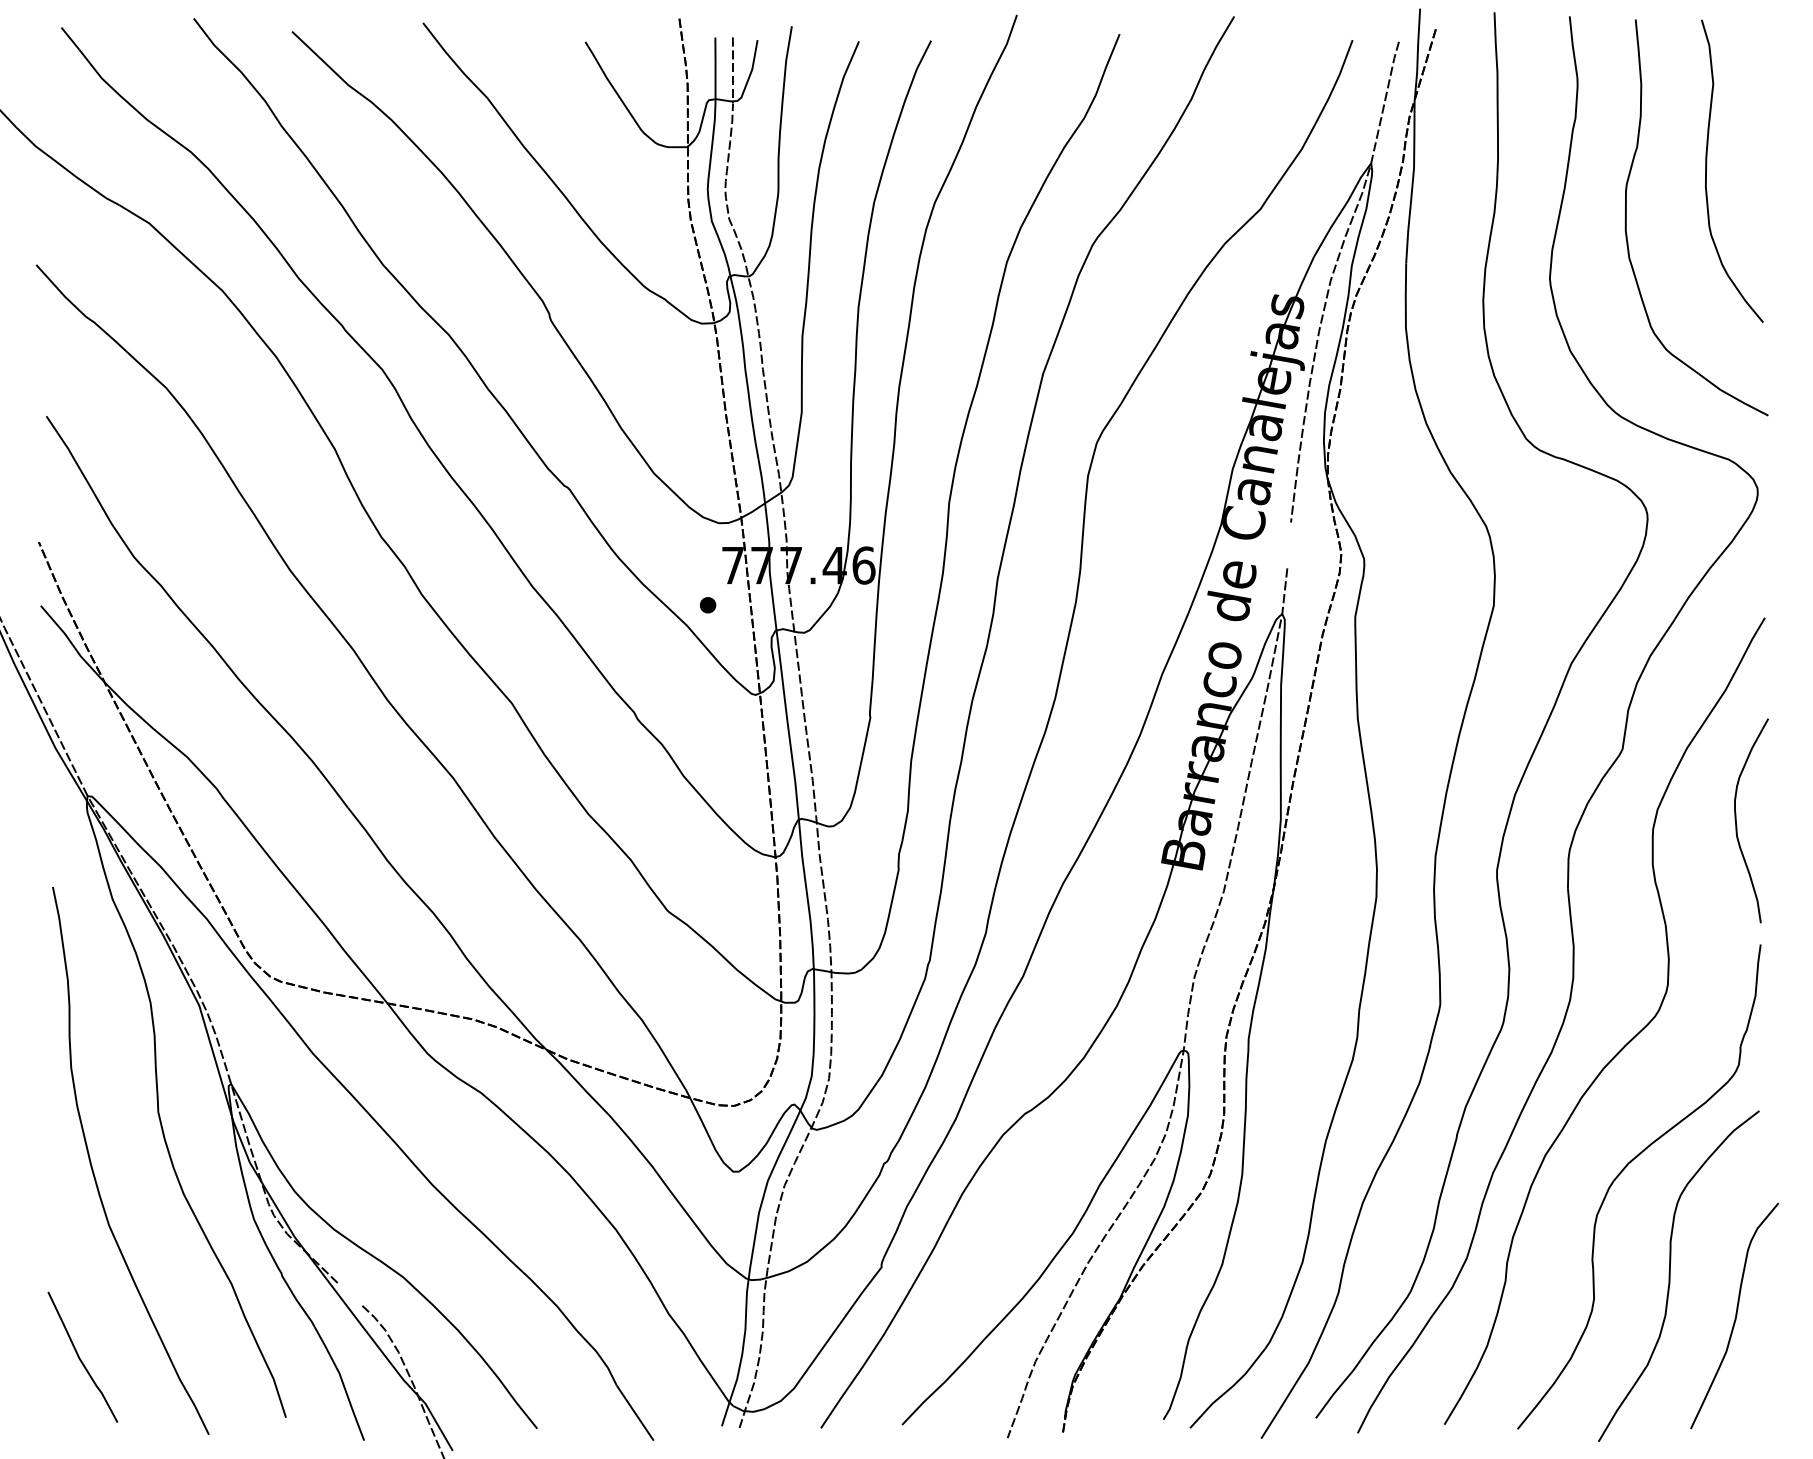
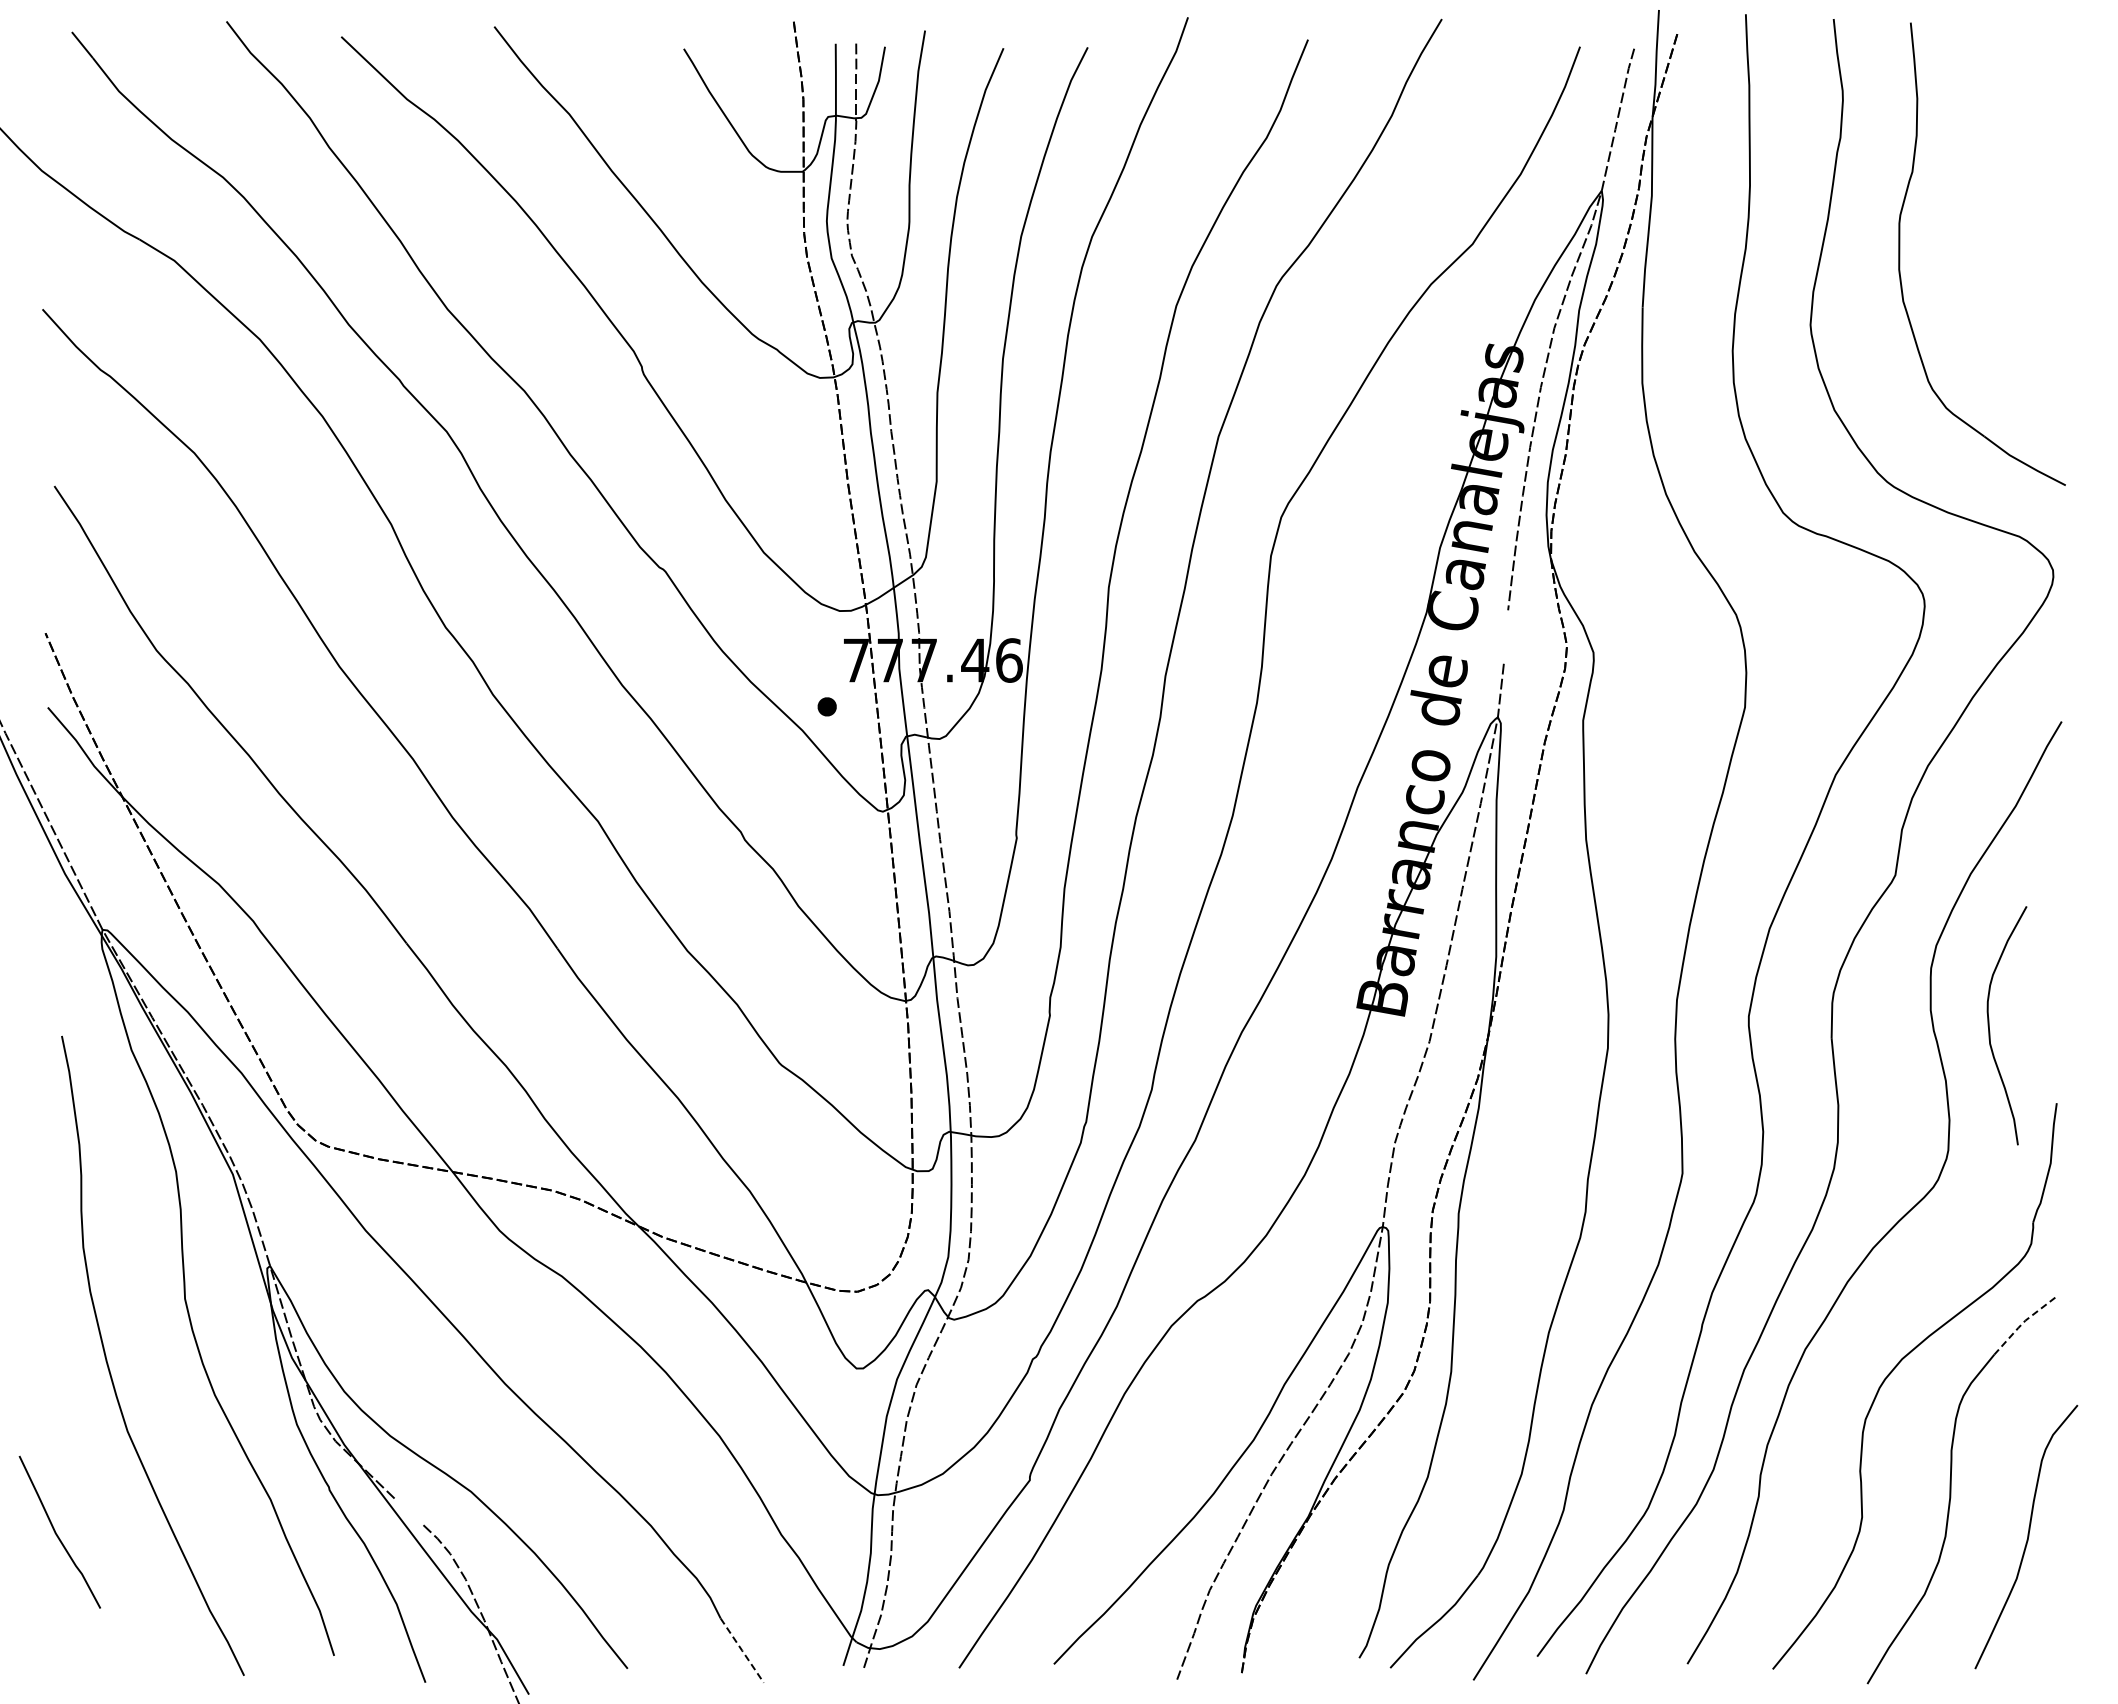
curve: (1706, 170) -> (1993, 199), removed
curve: (1736, 820) -> (1989, 1025), moved
line: (1731, 1133) -> (2022, 1323), solid -> dashed
curve: (79, 1357) -> (56, 1532), moved
line: (635, 1413) -> (742, 1650), solid -> dashed

